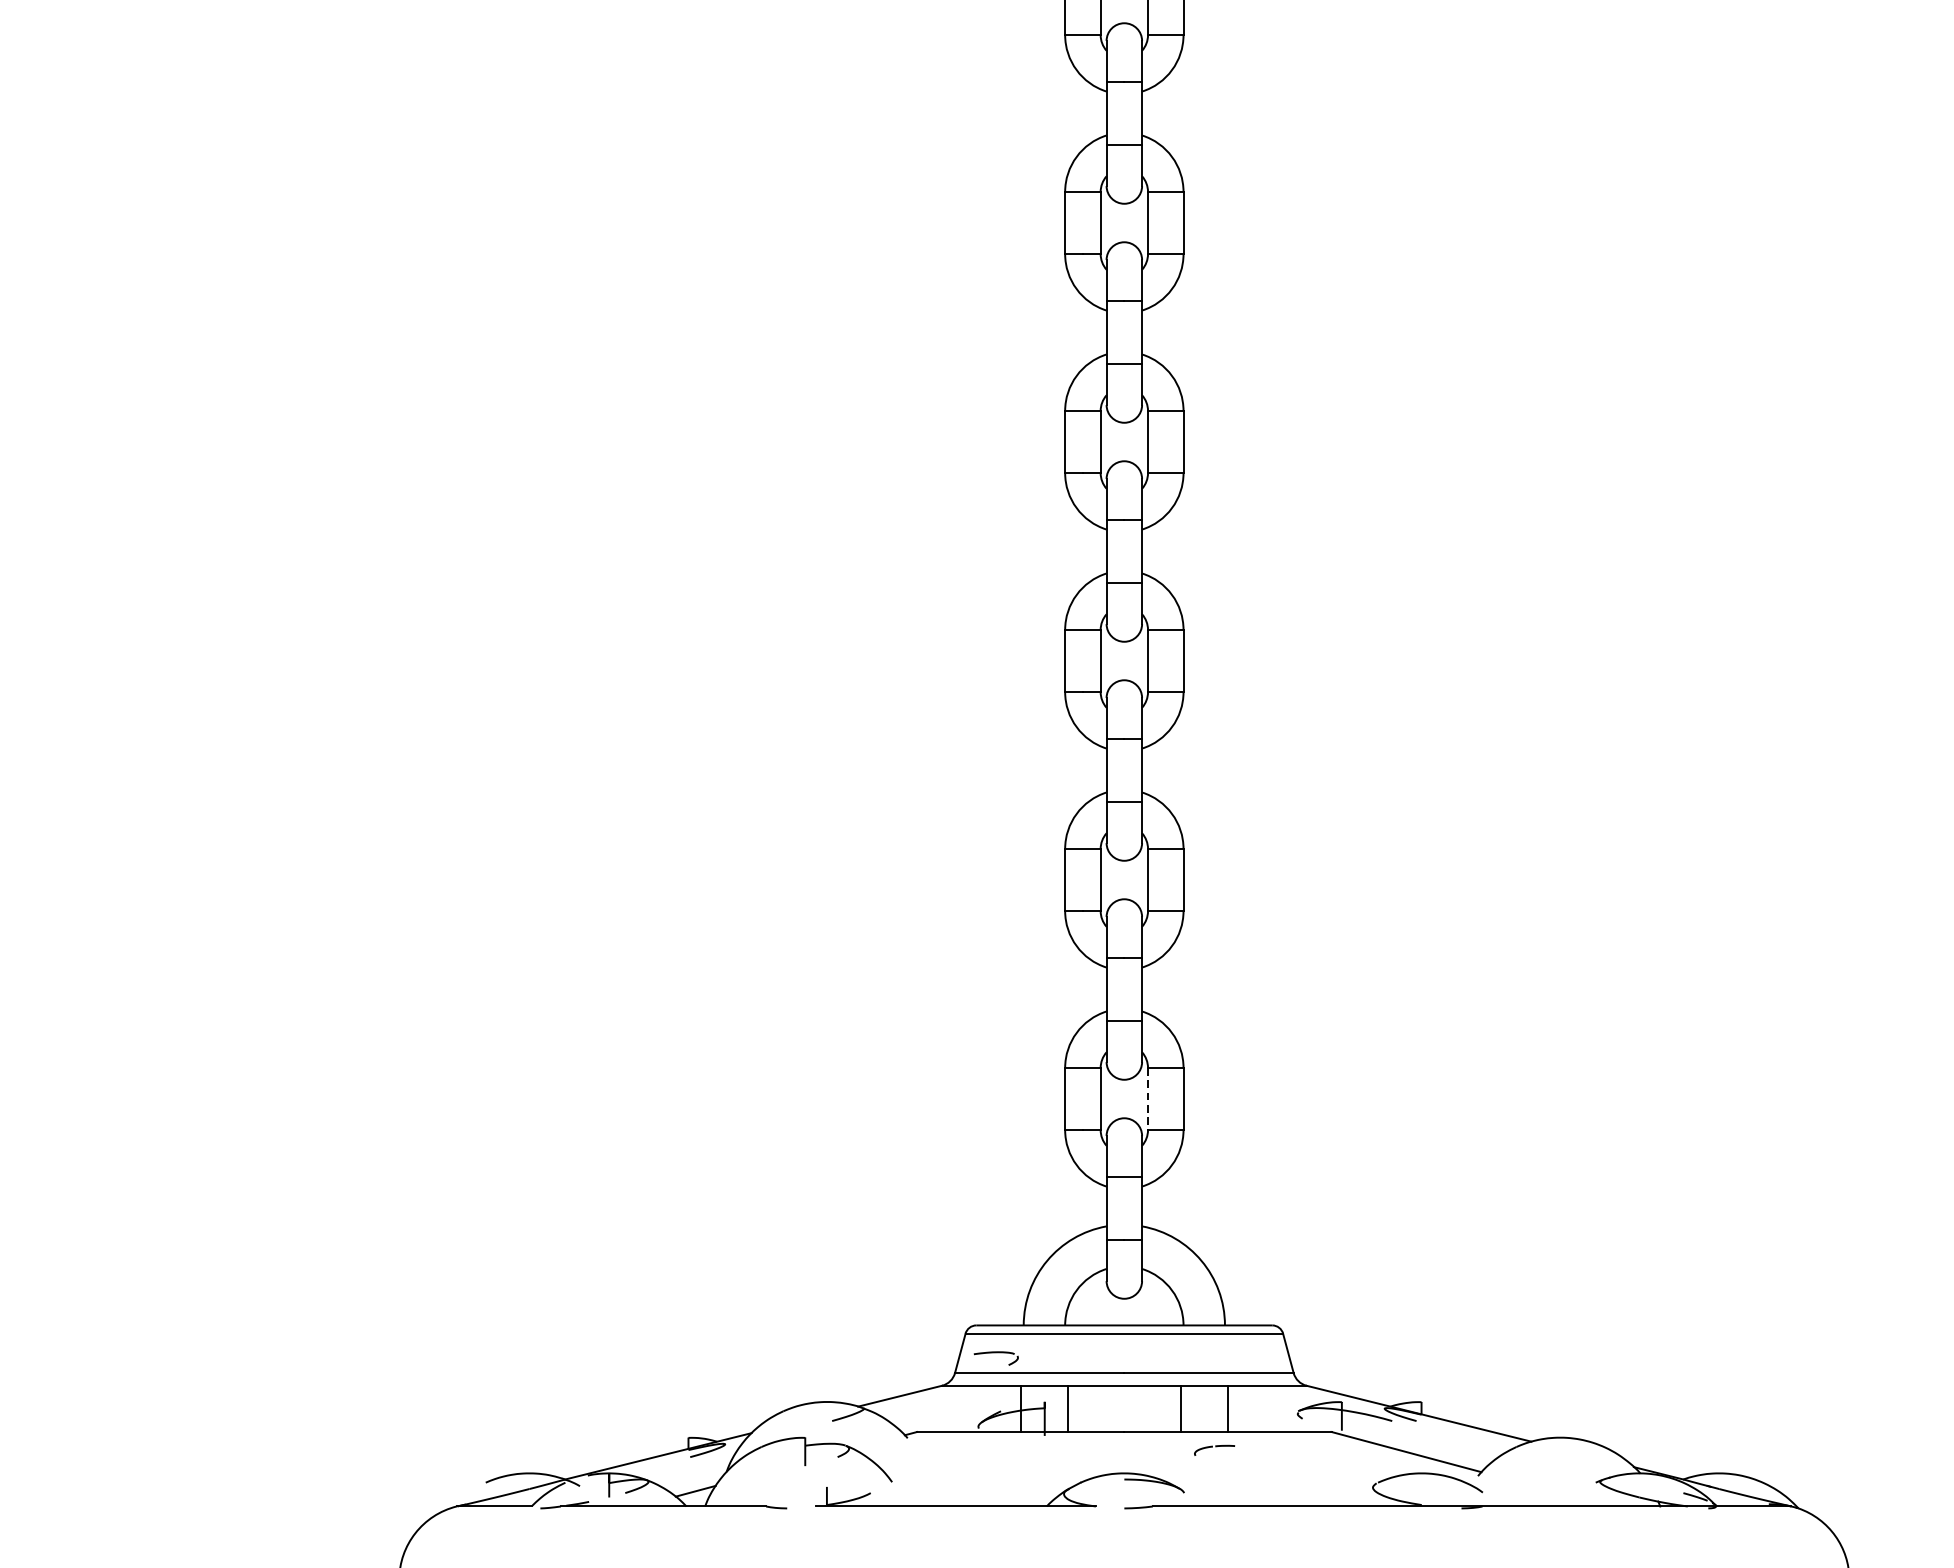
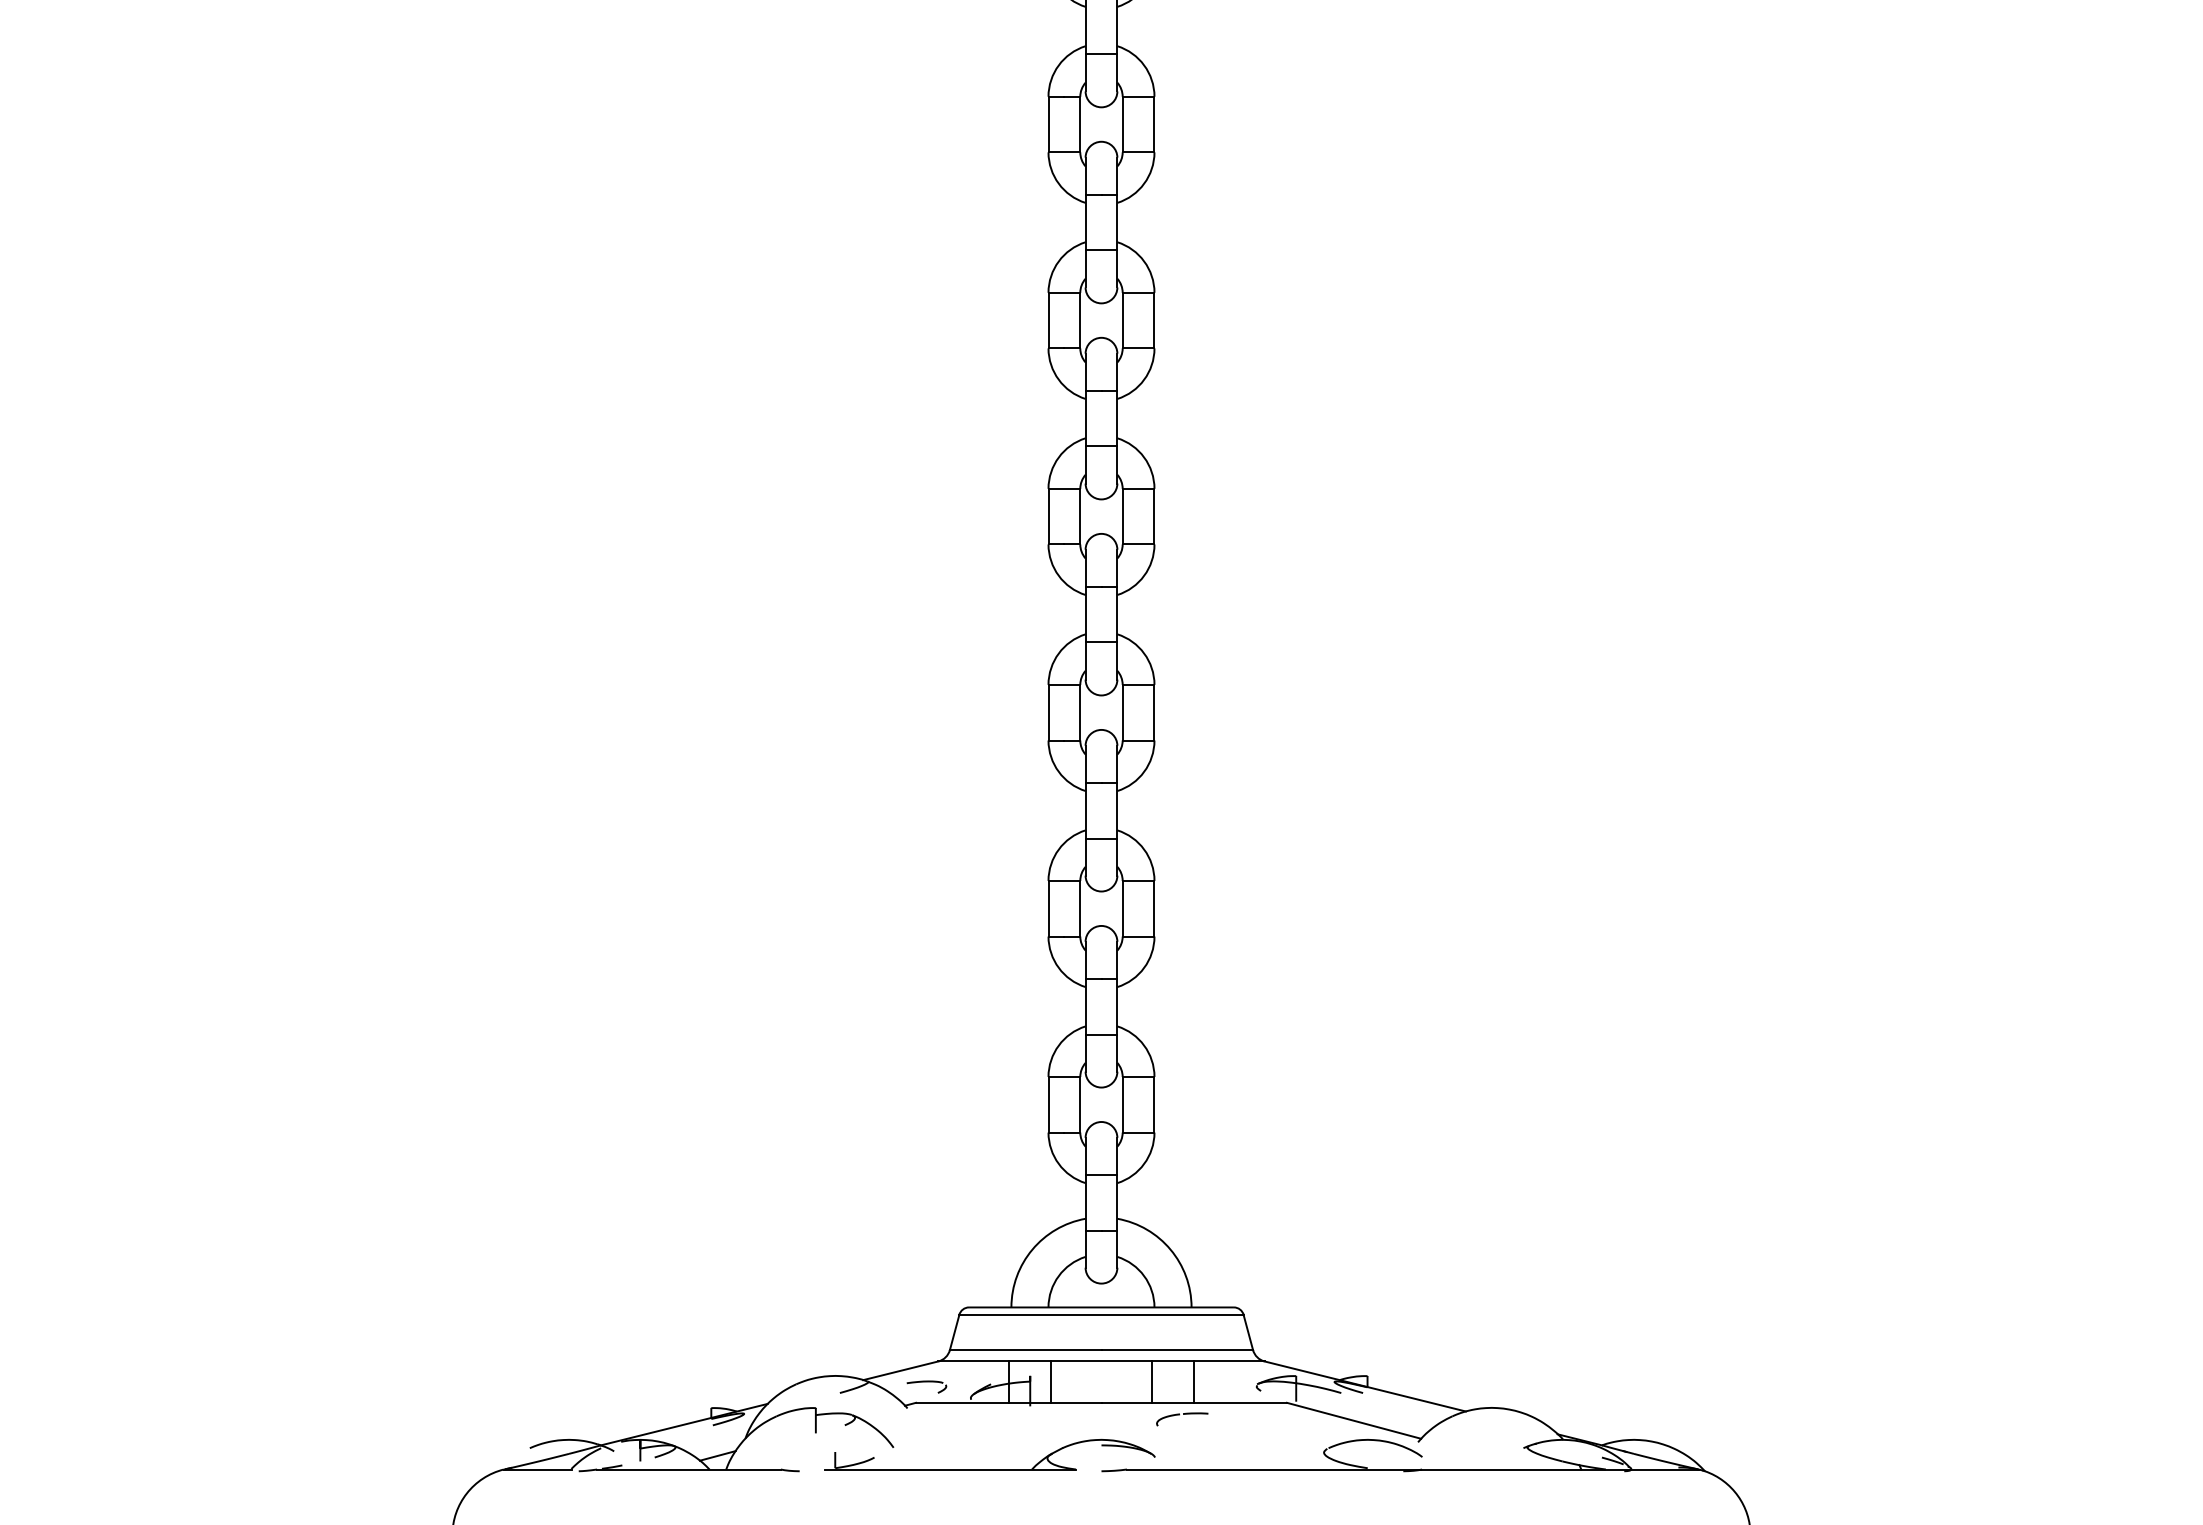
line: (1147, 1098) -> (1122, 1104), dashed -> solid
part: (995, 1357) -> (926, 1386), moved
part: (1214, 1450) -> (1182, 1419), size x1.43

